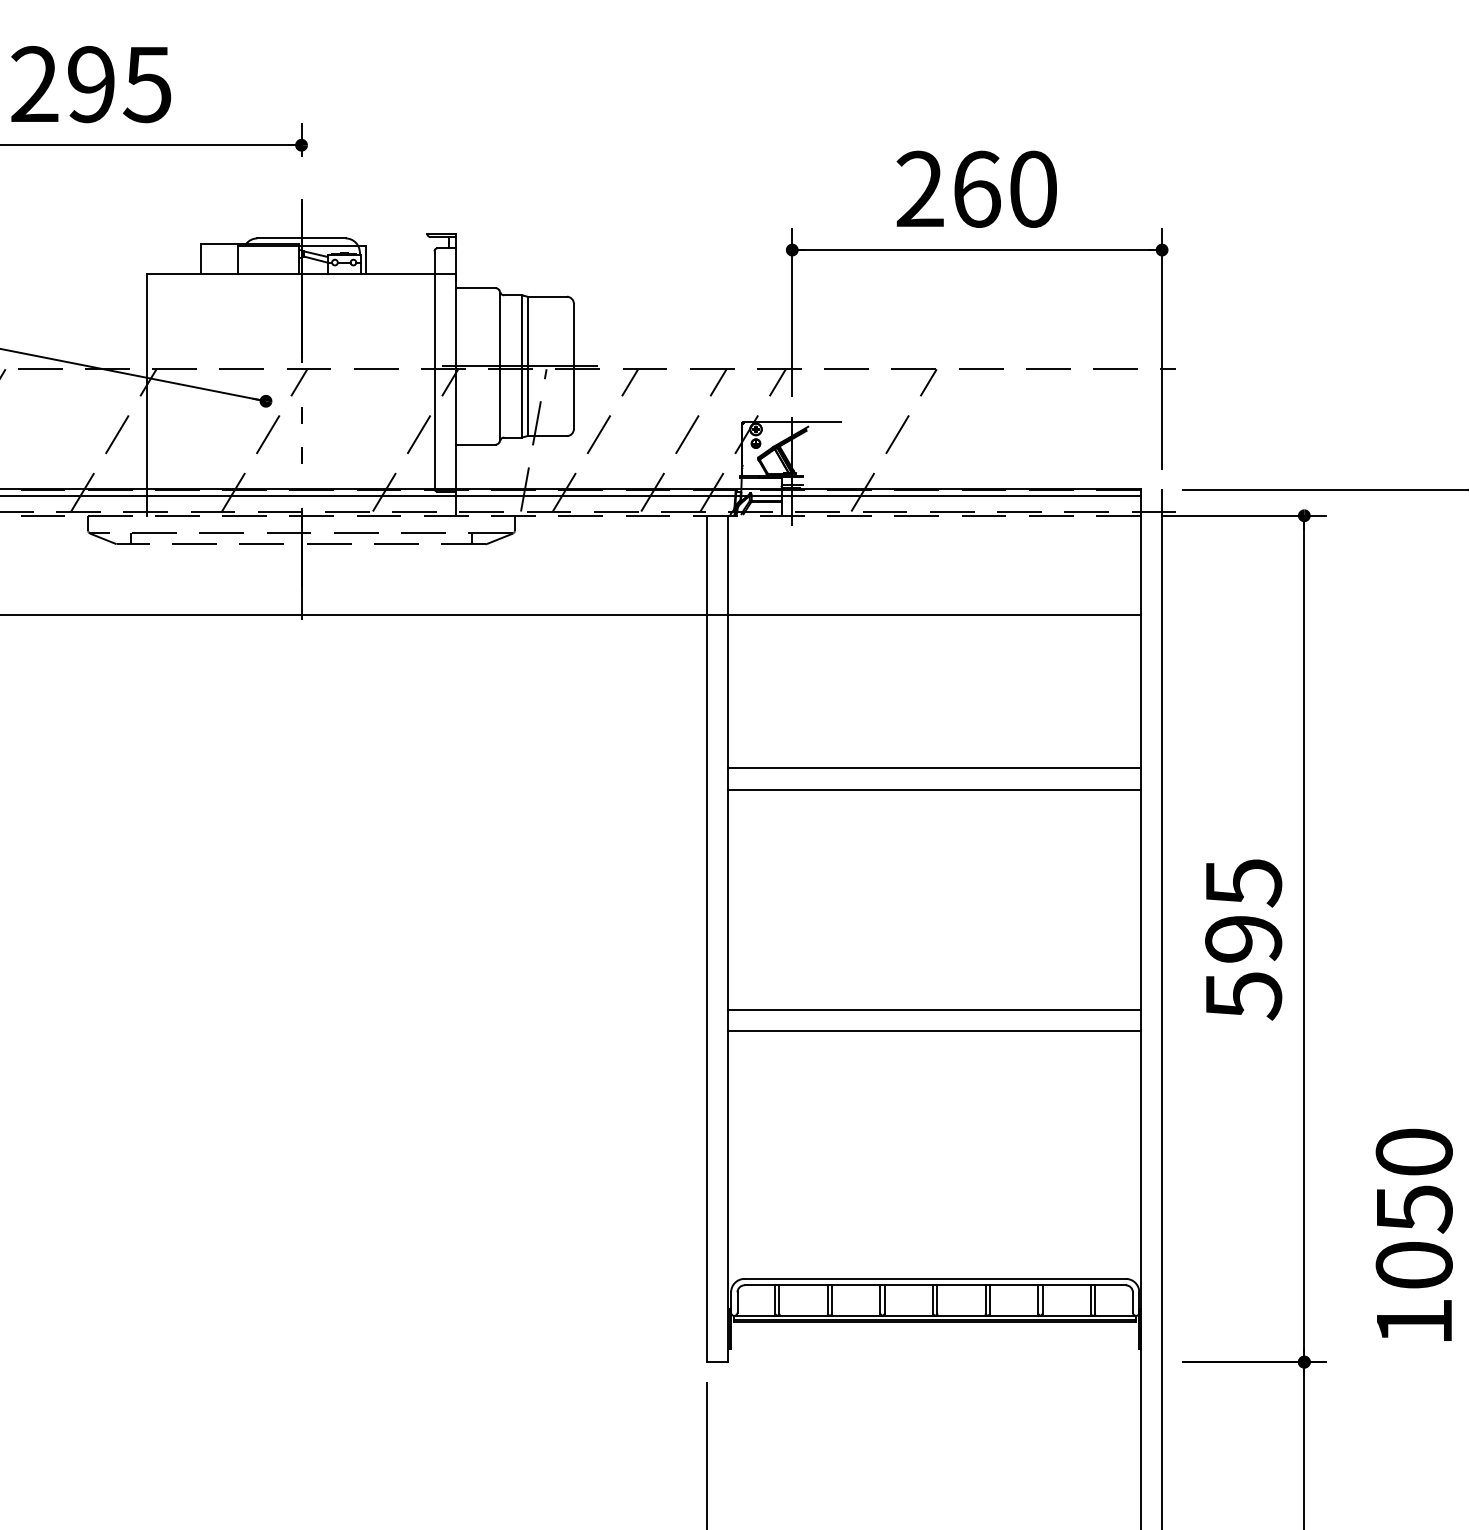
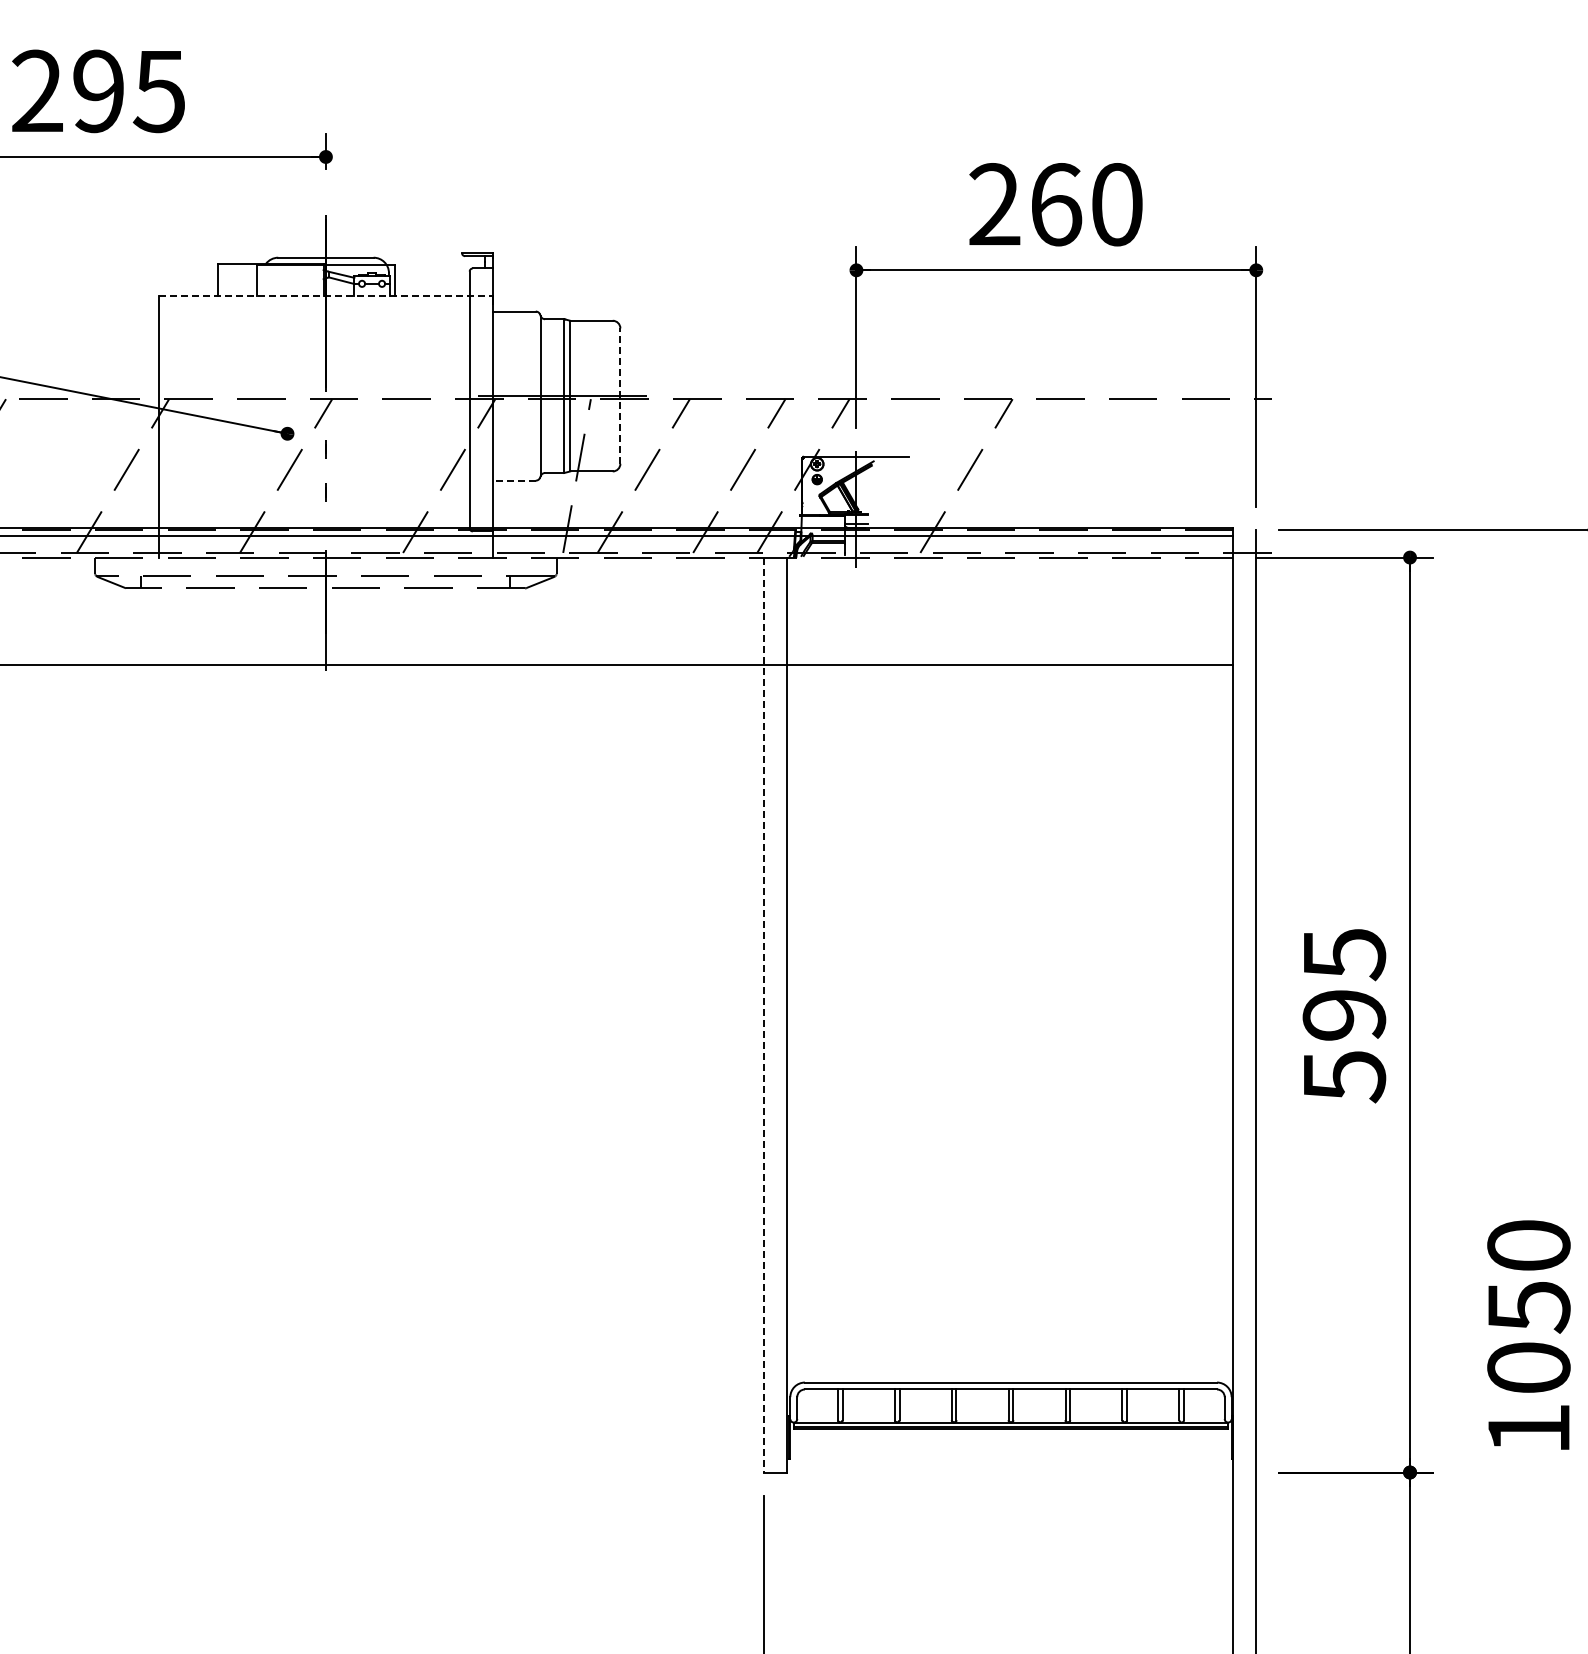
line: (301, 274) -> (325, 296), solid -> dashed
line: (574, 366) -> (620, 396), solid -> dashed
line: (475, 444) -> (514, 480), solid -> dashed
line: (934, 768) -> (1010, 830), removed
line: (934, 789) -> (1010, 853), removed
line: (707, 939) -> (764, 1015), solid -> dashed
line: (934, 1009) -> (1010, 1091), removed
line: (934, 1030) -> (1010, 1114), removed

